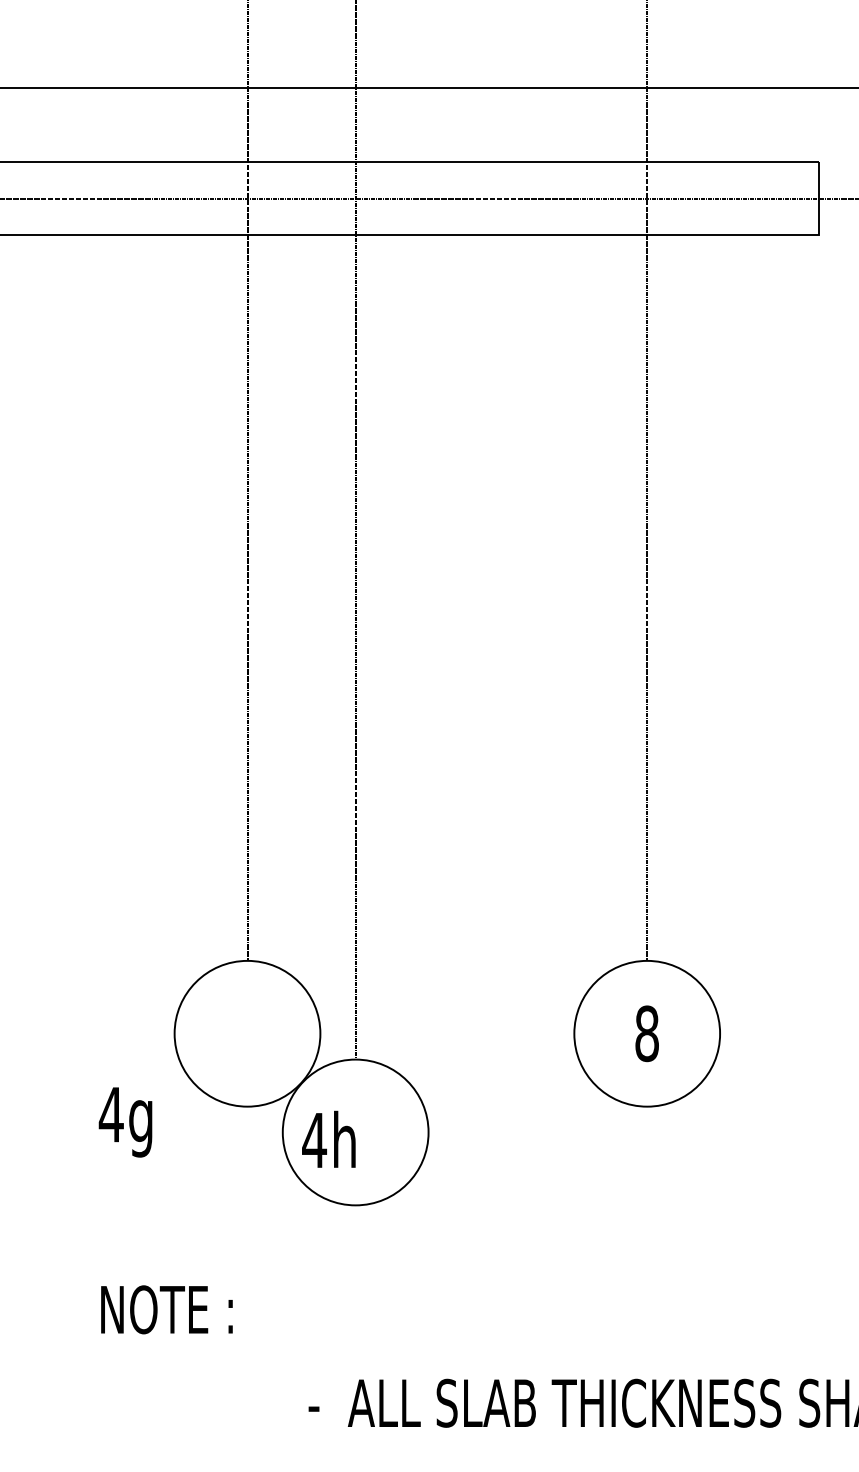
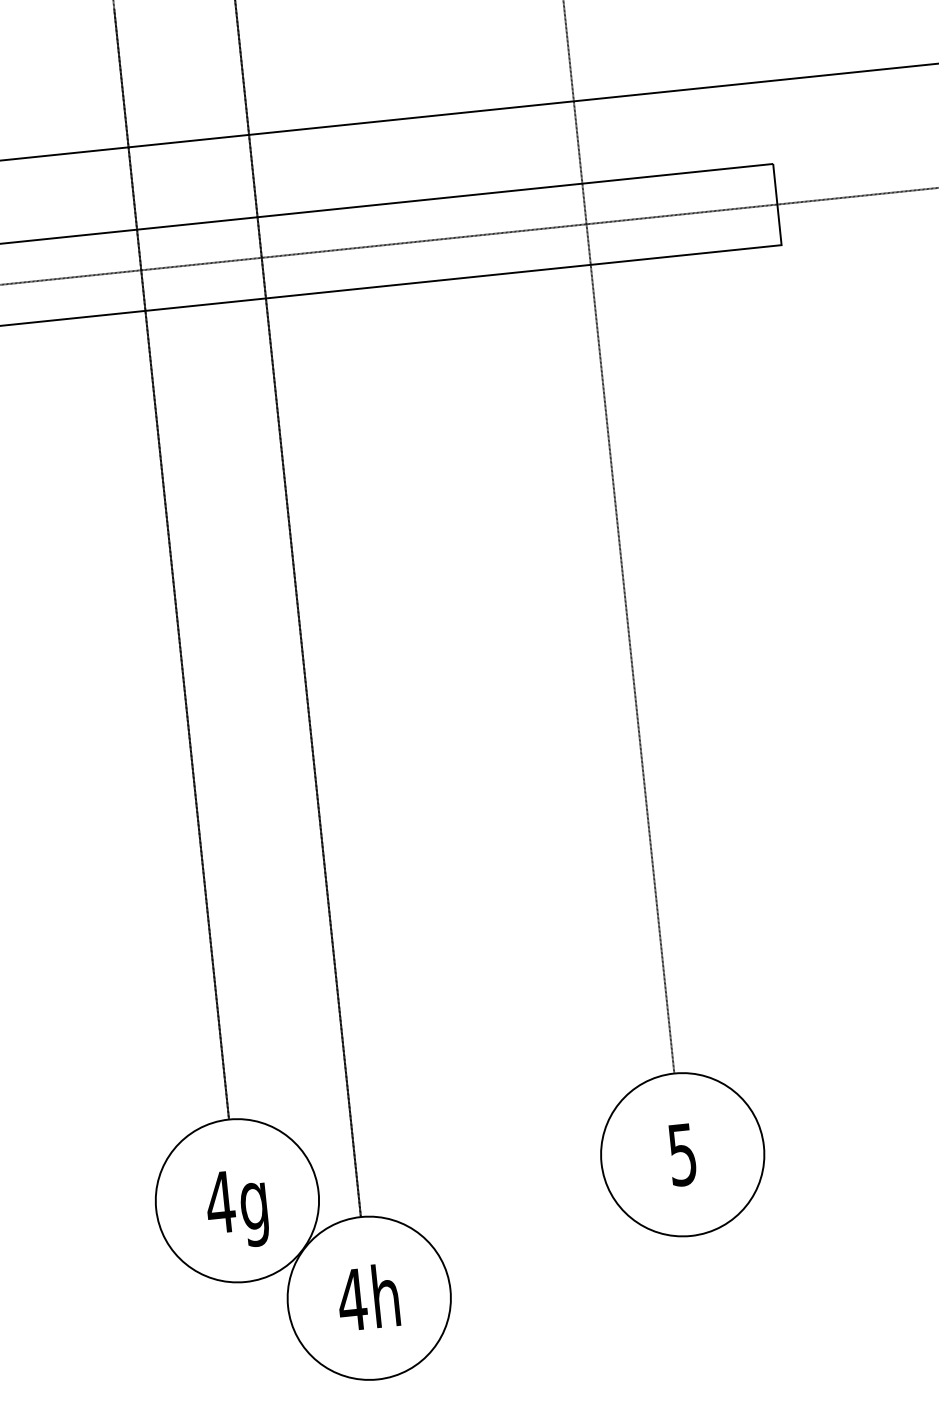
text: (646, 1033) -> (681, 1154), 8 -> 5
text: (125, 1122) -> (237, 1209), moved
text: (328, 1138) -> (367, 1296), moved

